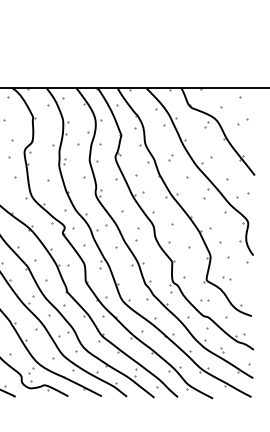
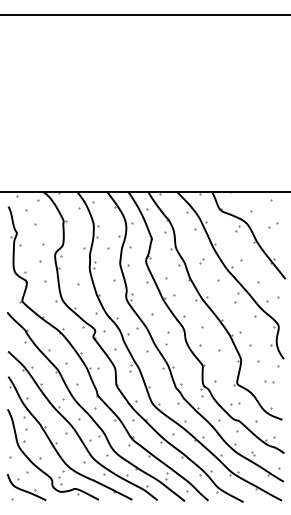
part: (226, 277) -> (269, 381), moved

